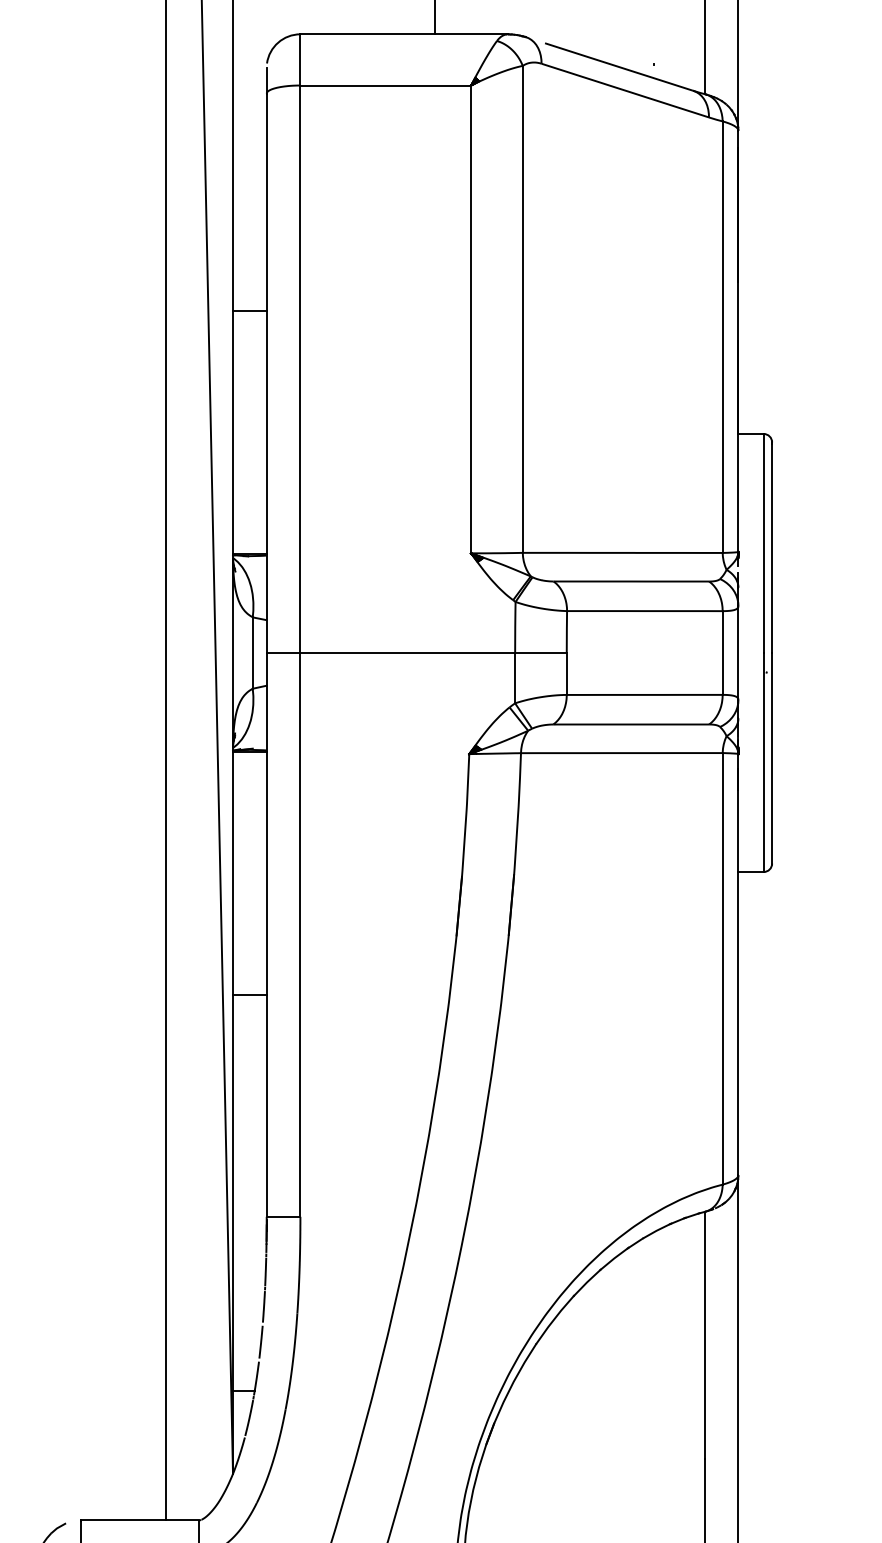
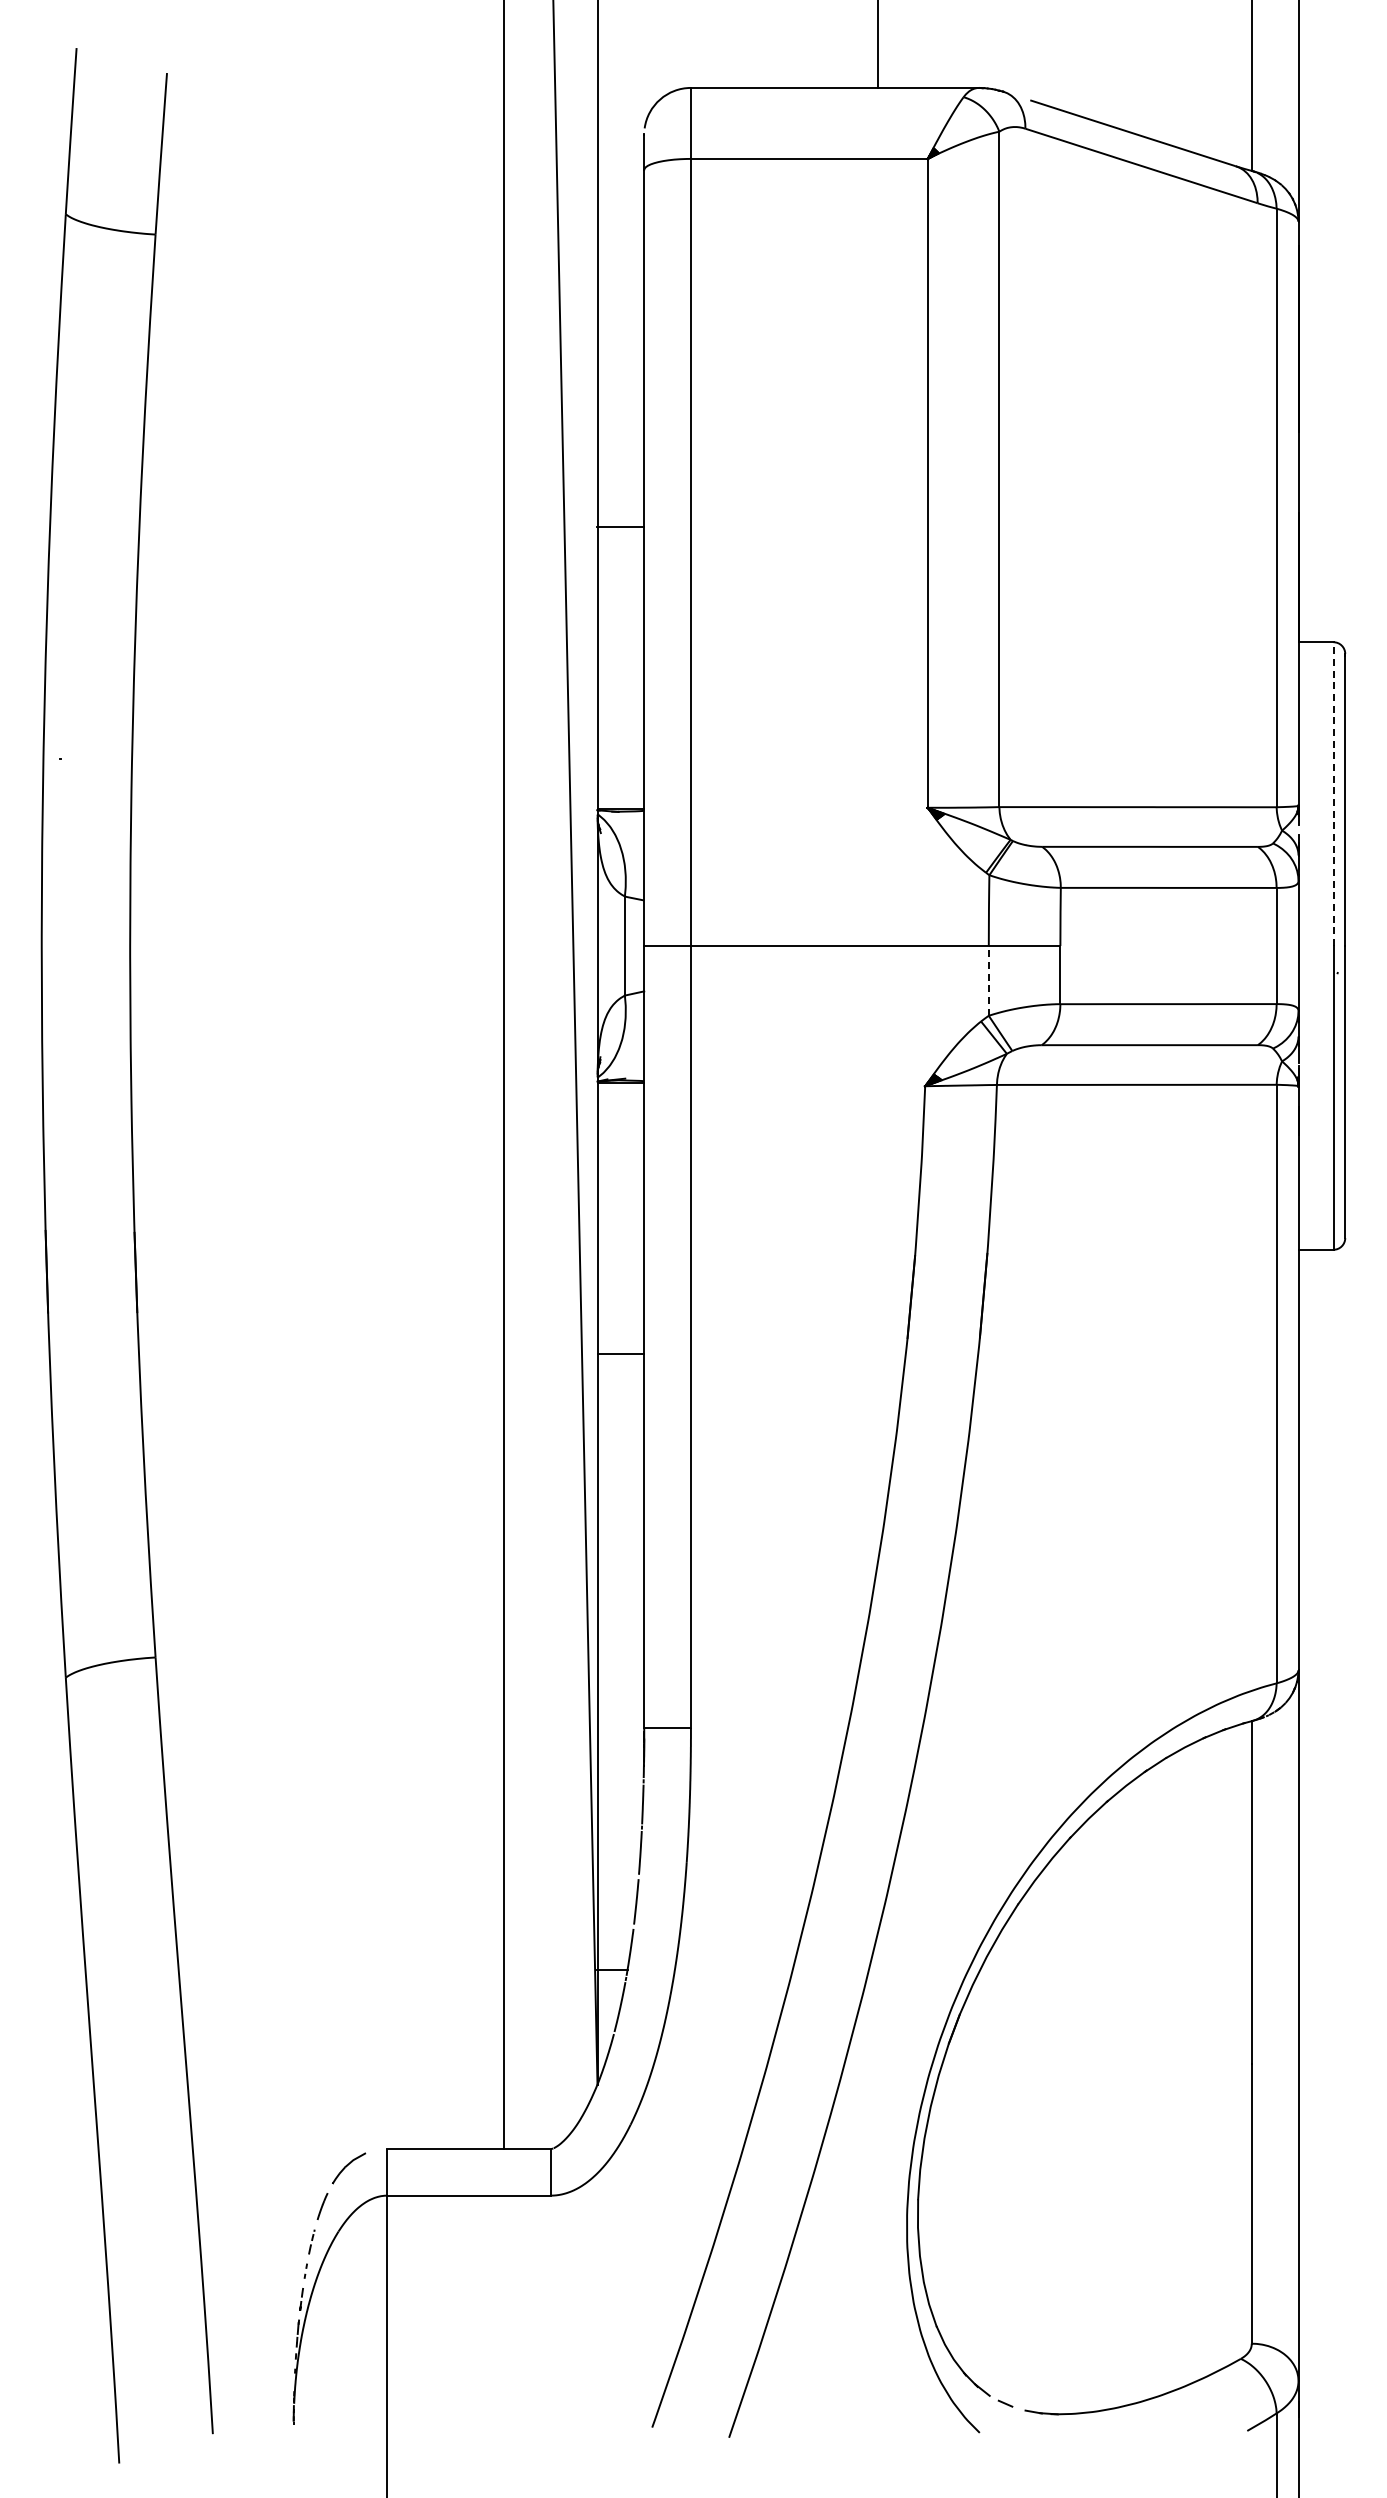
line: (249, 310) -> (620, 527), moved
line: (763, 543) -> (1333, 794), solid -> dashed
line: (514, 677) -> (988, 980), solid -> dashed
line: (249, 995) -> (620, 1353), moved

